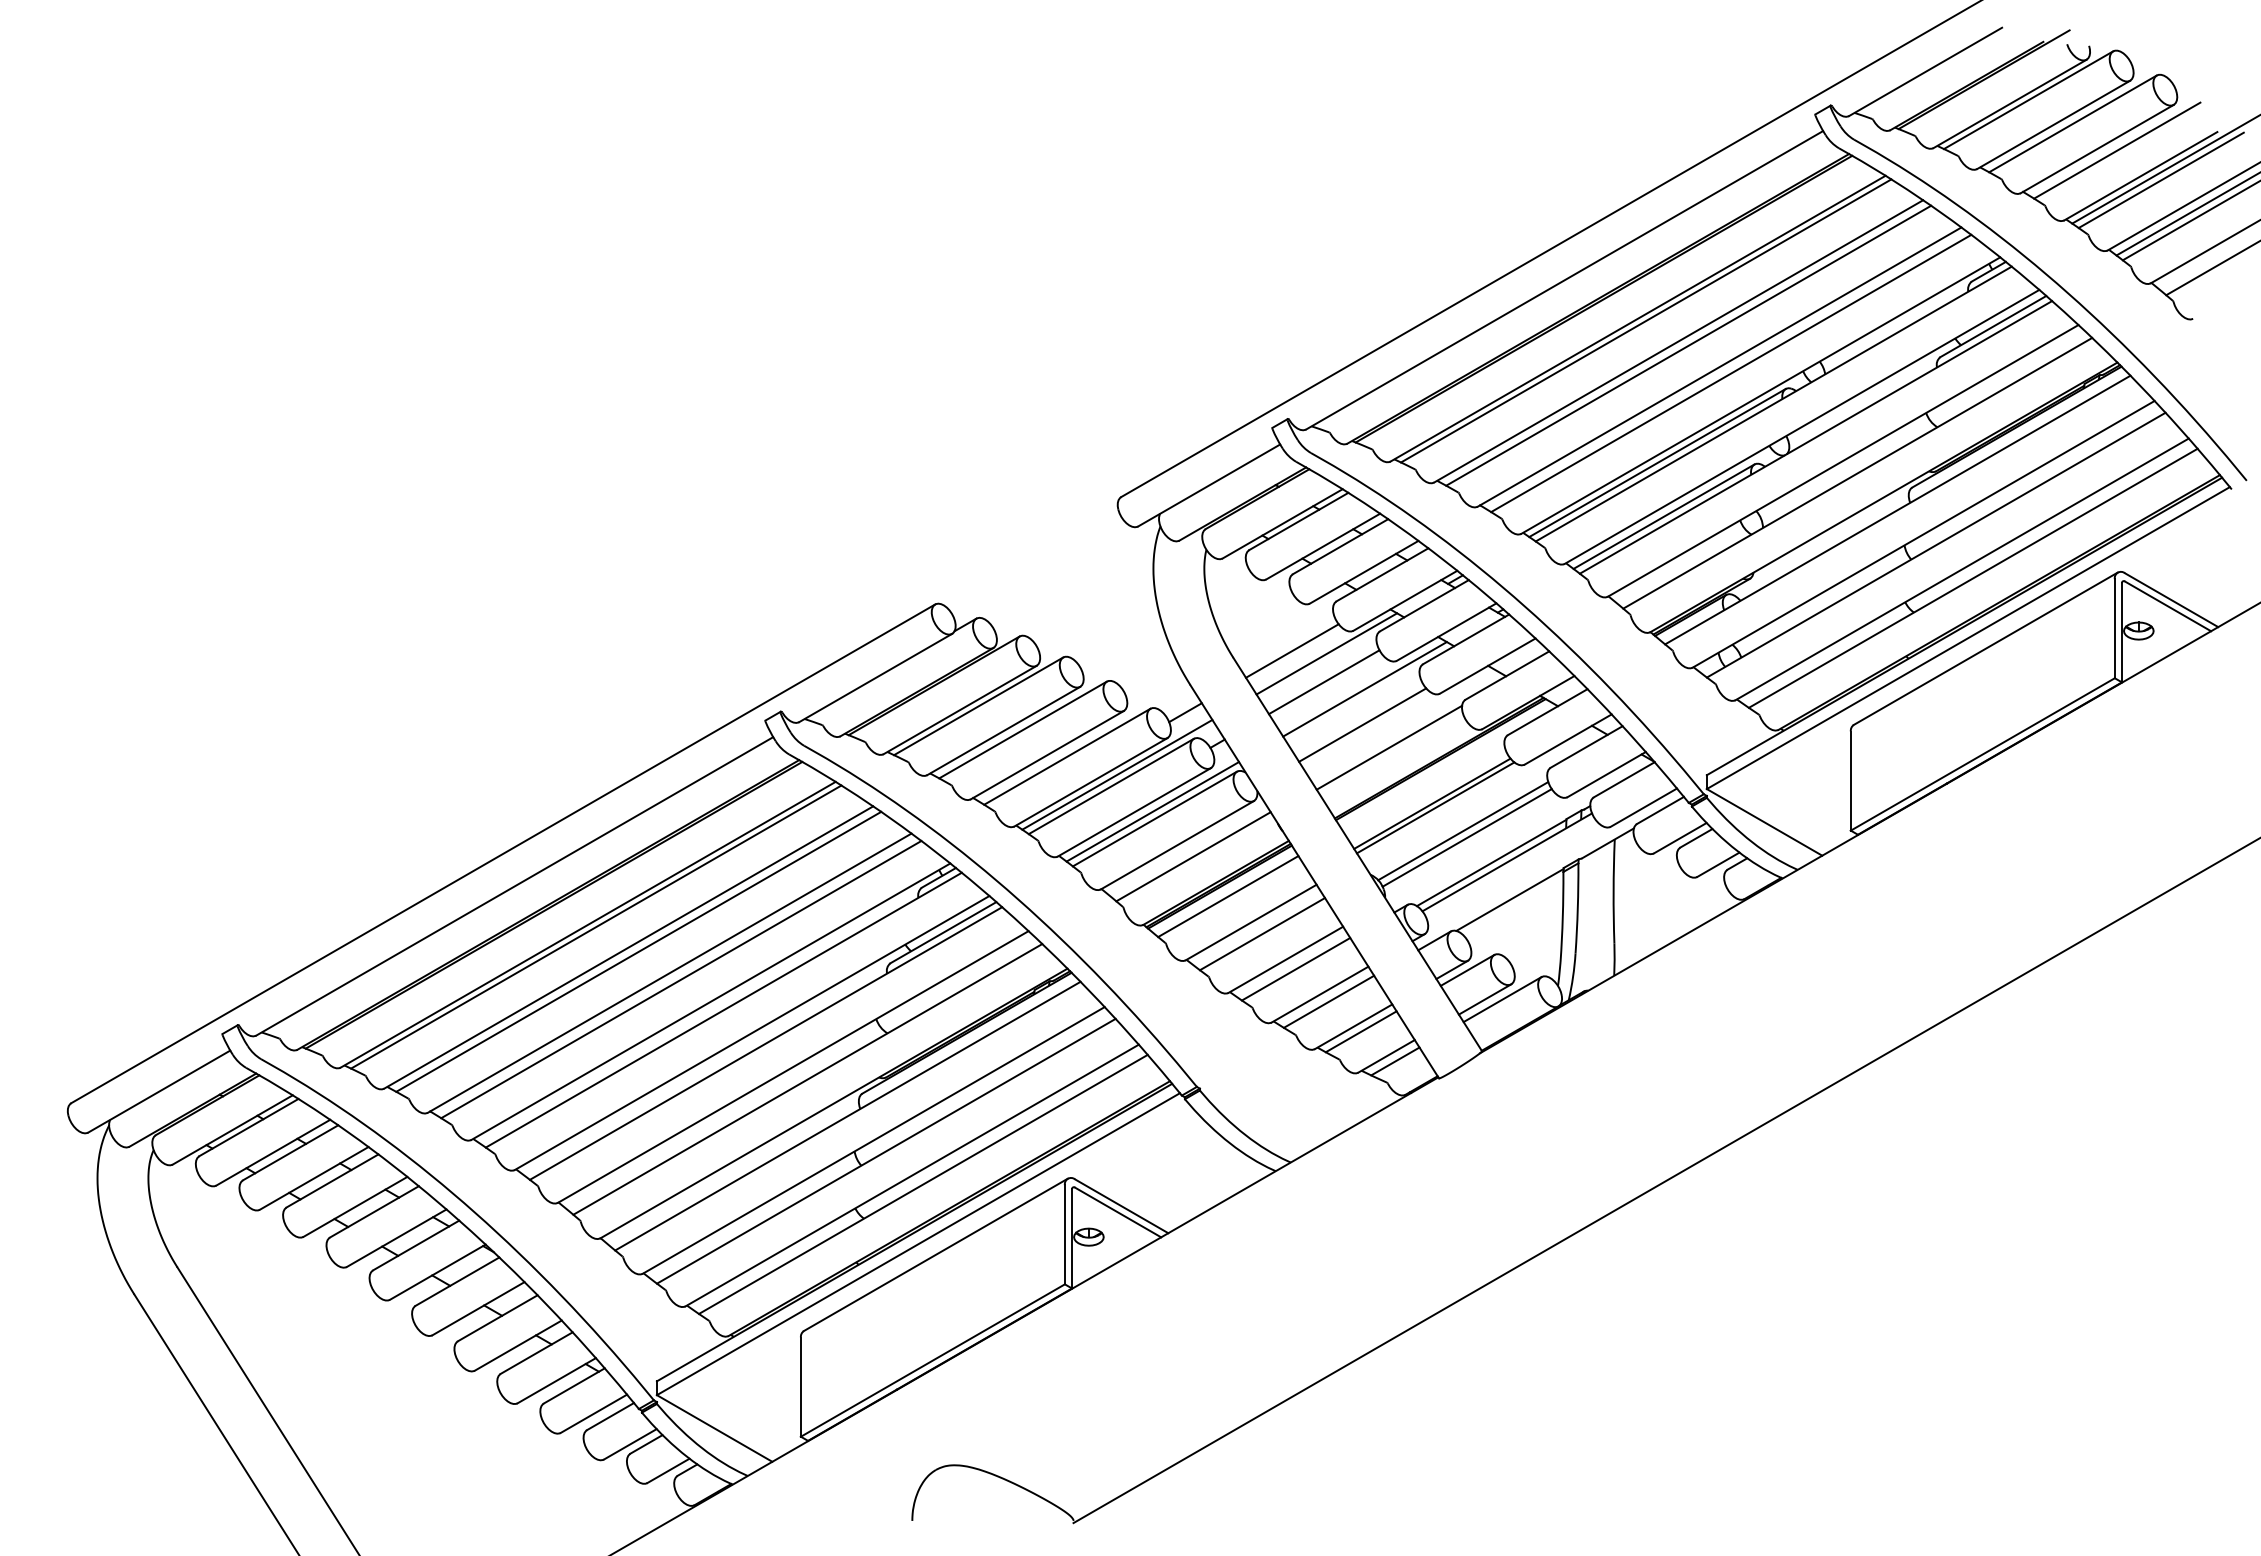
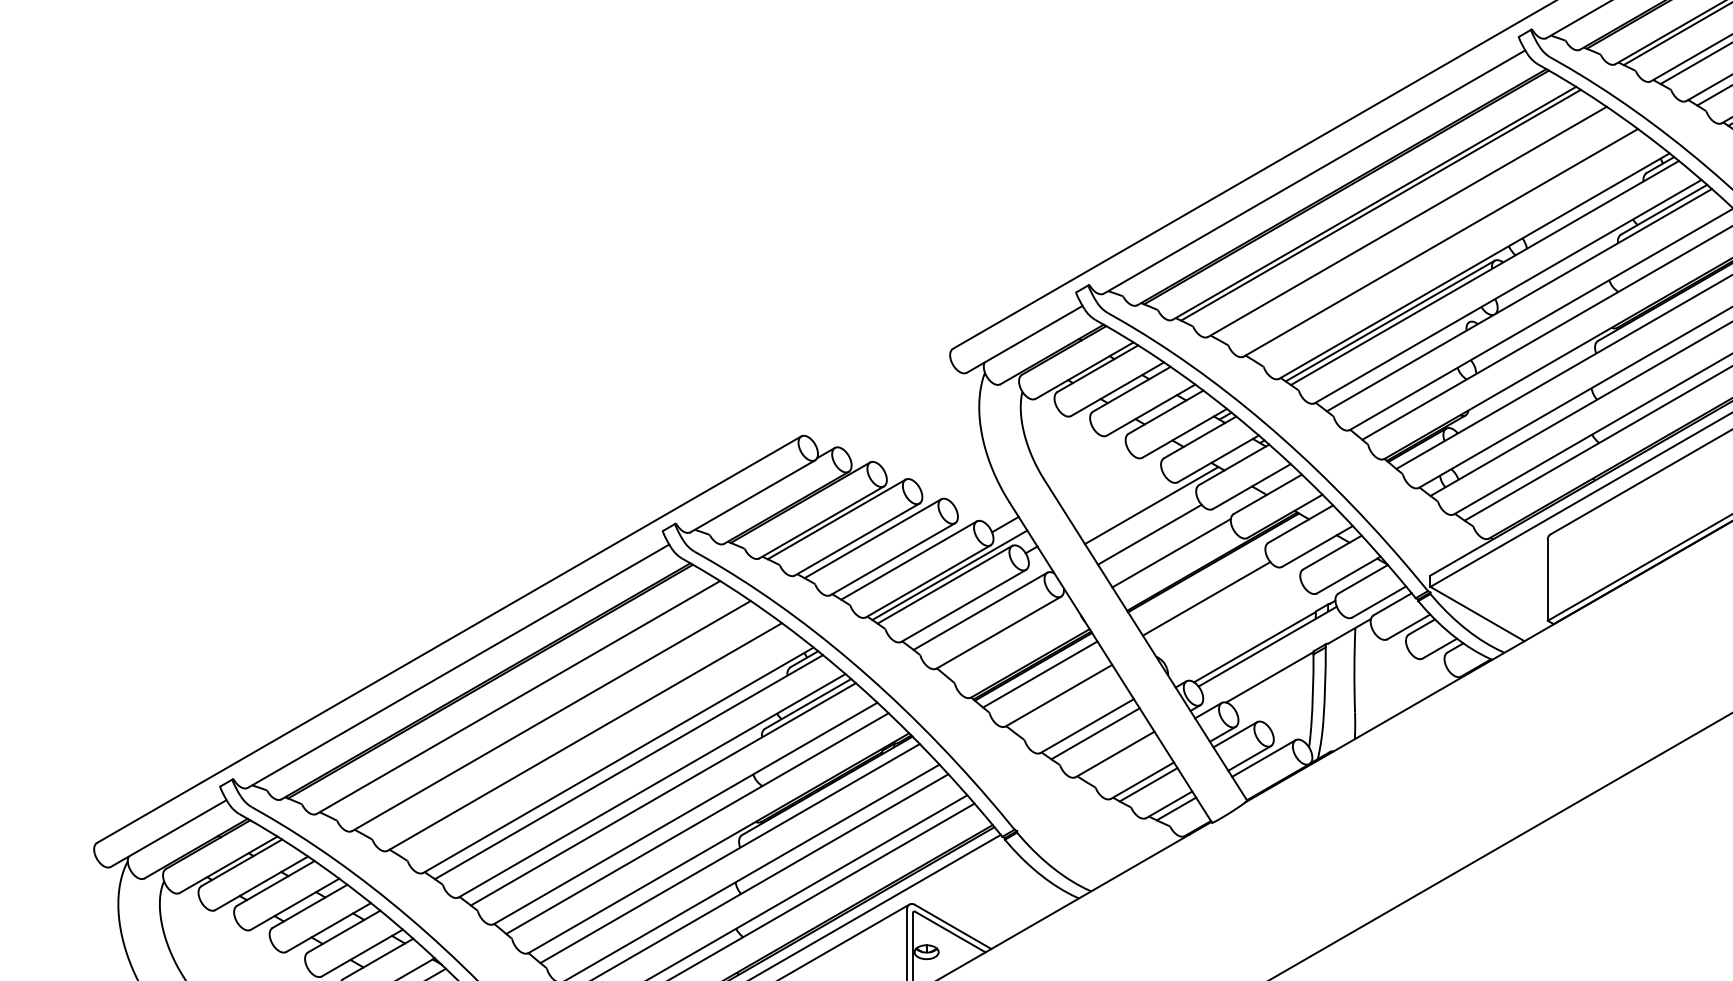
line: (1688, 345) -> (1415, 225), removed
line: (1731, 373) -> (1450, 248), removed
line: (1663, 516) -> (1395, 364), removed
line: (1291, 650) -> (1091, 473), removed
line: (1326, 653) -> (1120, 476), removed
line: (1323, 682) -> (1117, 500), removed
line: (1435, 807) -> (1209, 601), removed
line: (1152, 811) -> (978, 605), removed
line: (1463, 831) -> (1232, 621), removed
line: (1466, 837) -> (1234, 626), removed
line: (1193, 856) -> (1011, 641), removed
line: (596, 926) -> (525, 698), removed
line: (1262, 934) -> (1068, 705), removed
line: (638, 951) -> (559, 719), removed
line: (681, 979) -> (594, 742), removed
line: (1328, 1001) -> (1121, 760), removed

